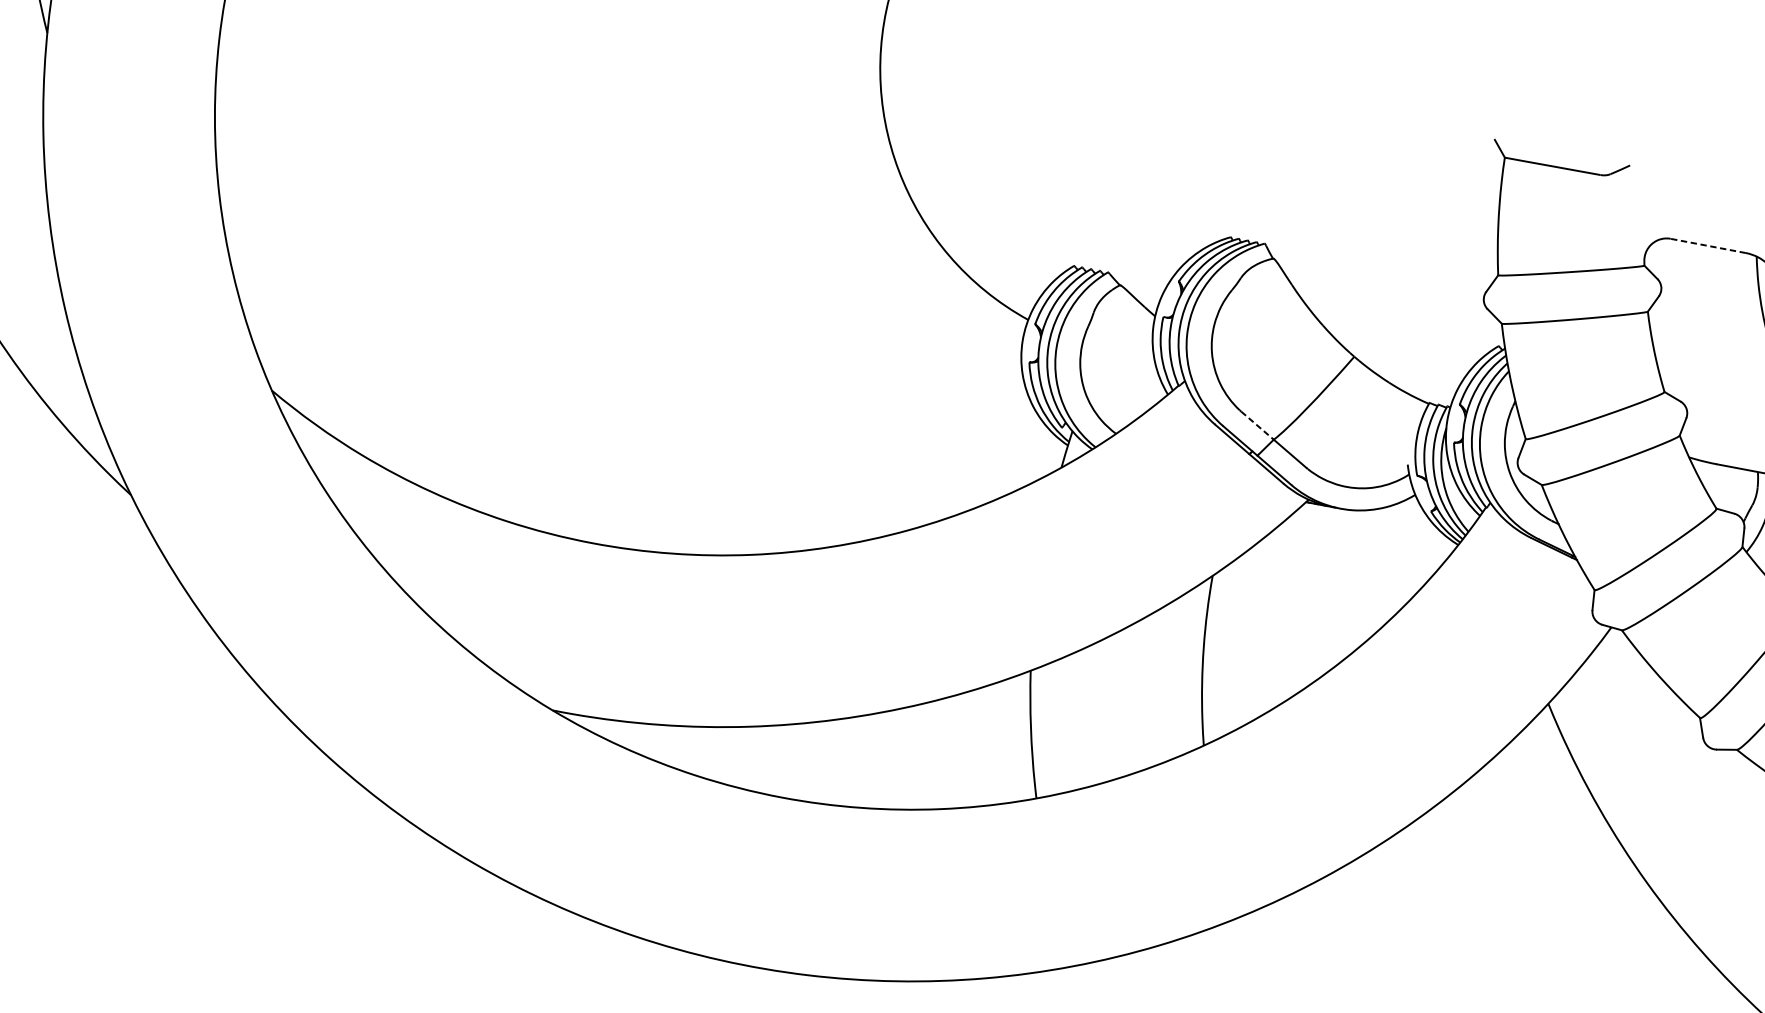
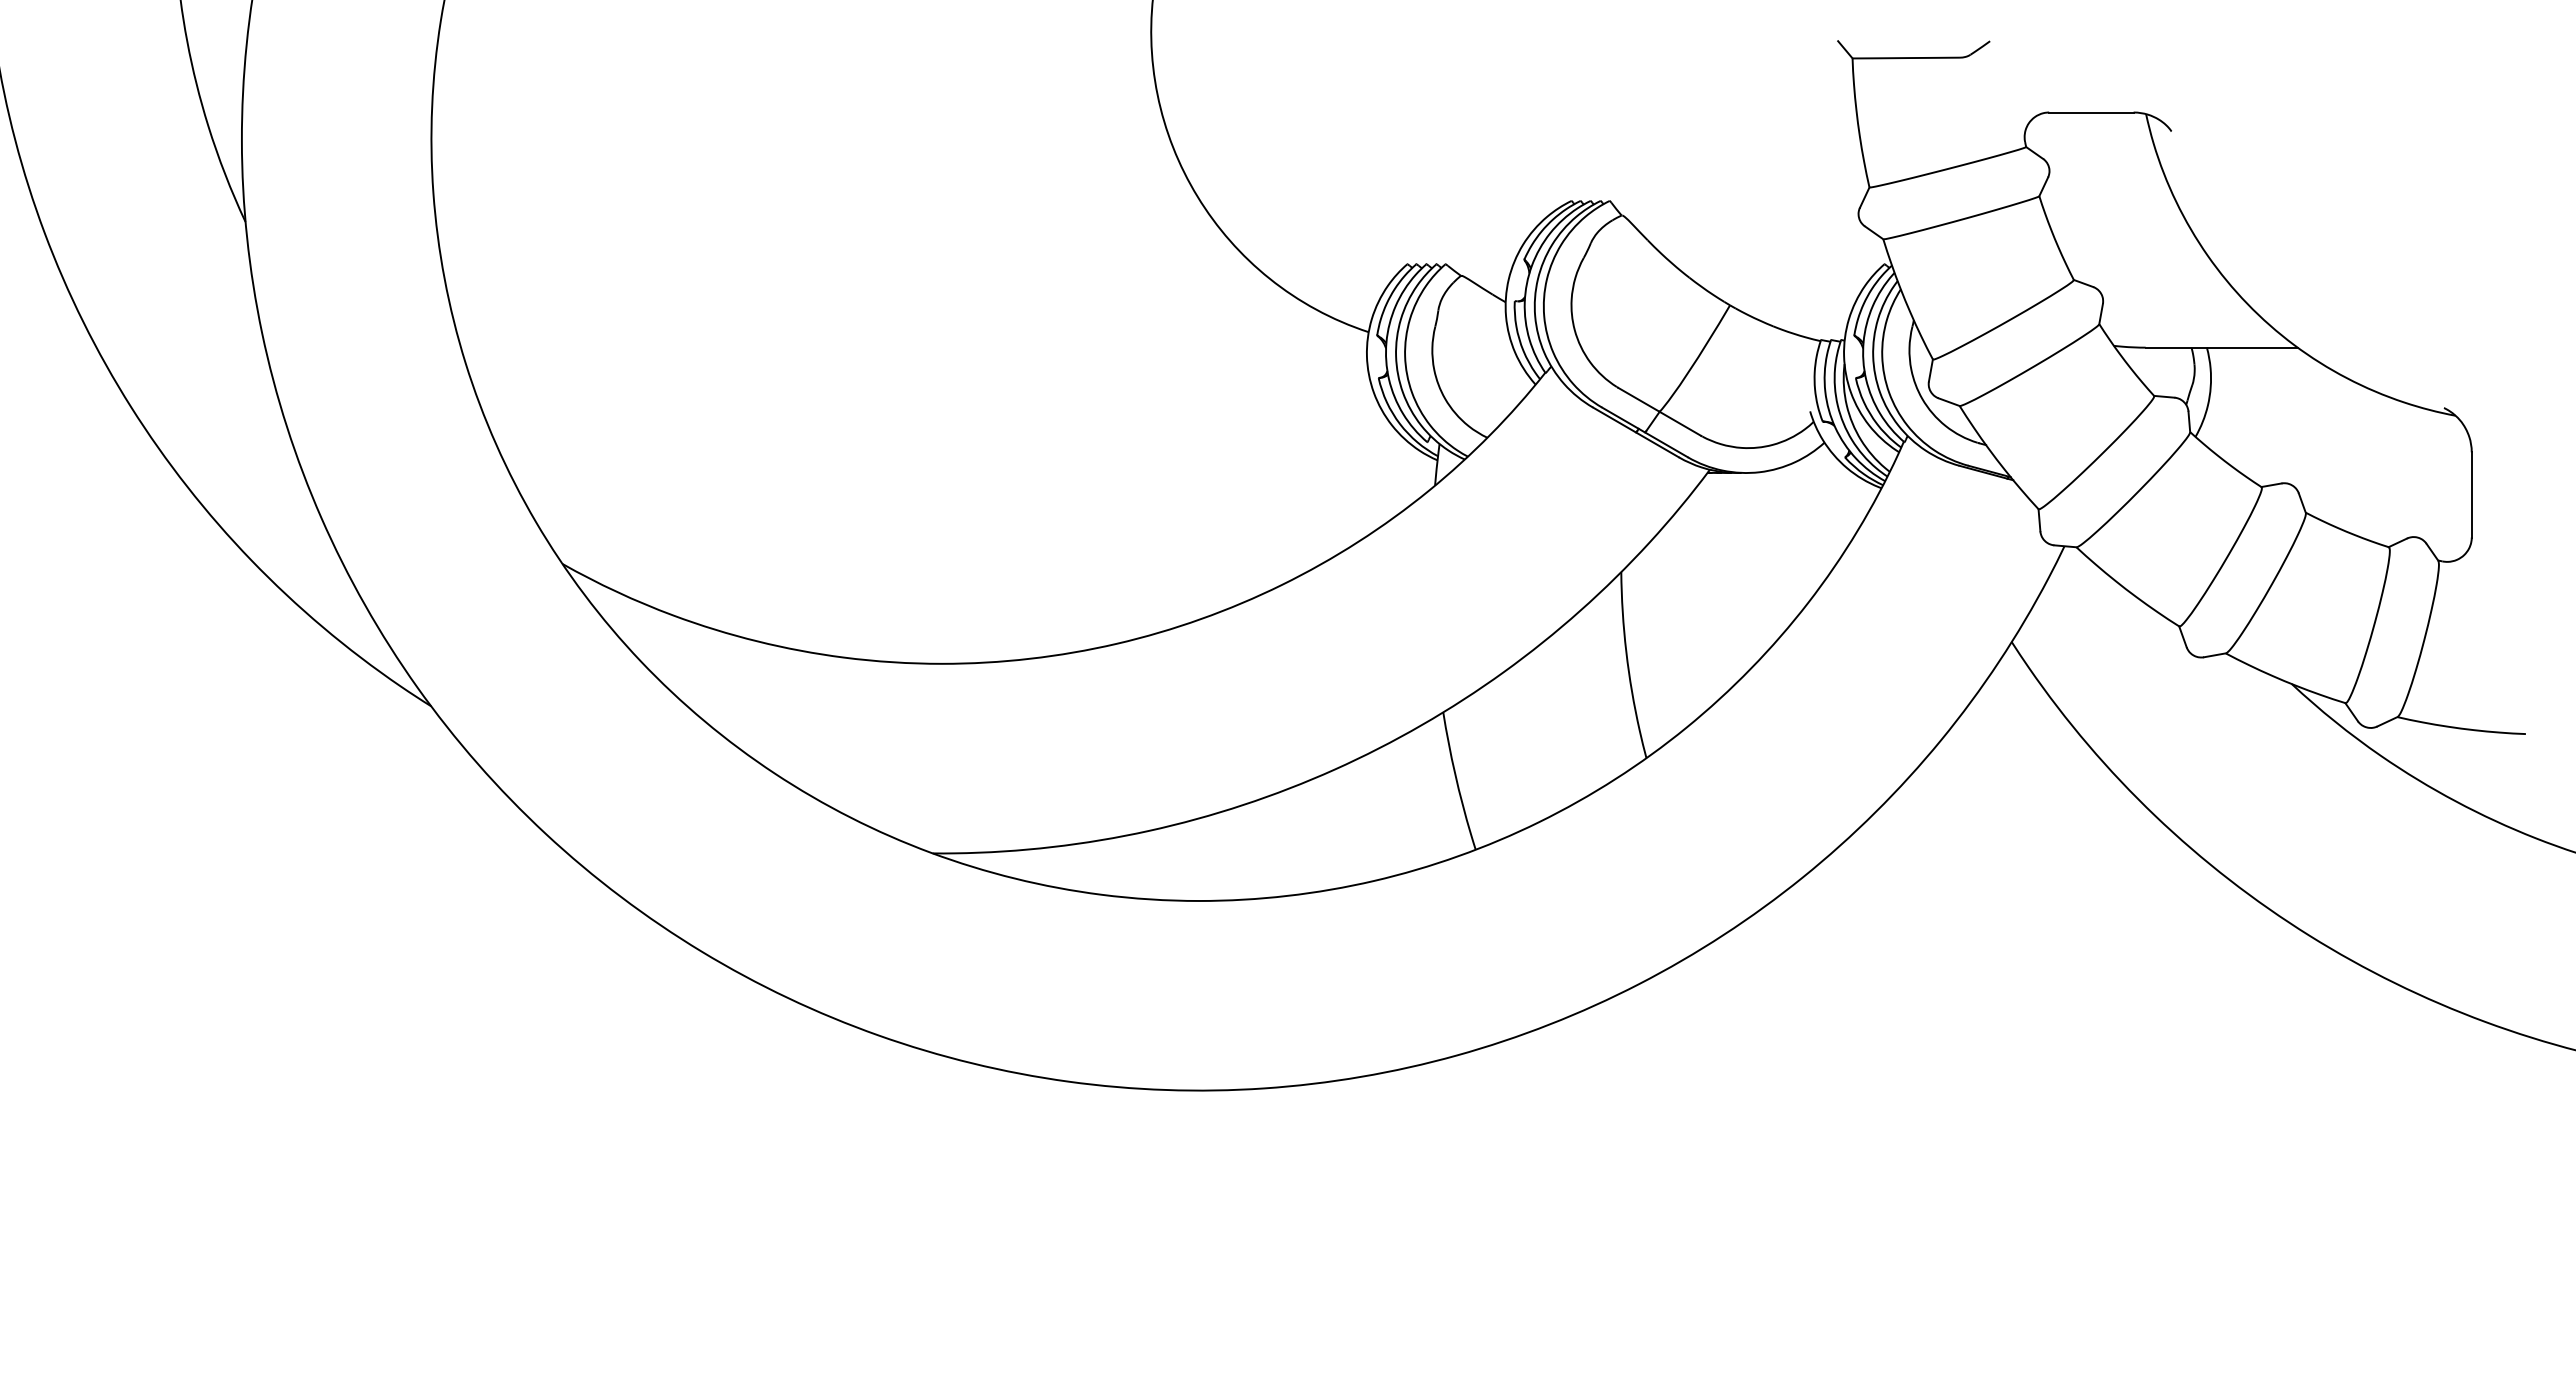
line: (1707, 245) -> (2090, 112), dashed -> solid
line: (1257, 425) -> (1639, 399), dashed -> solid

